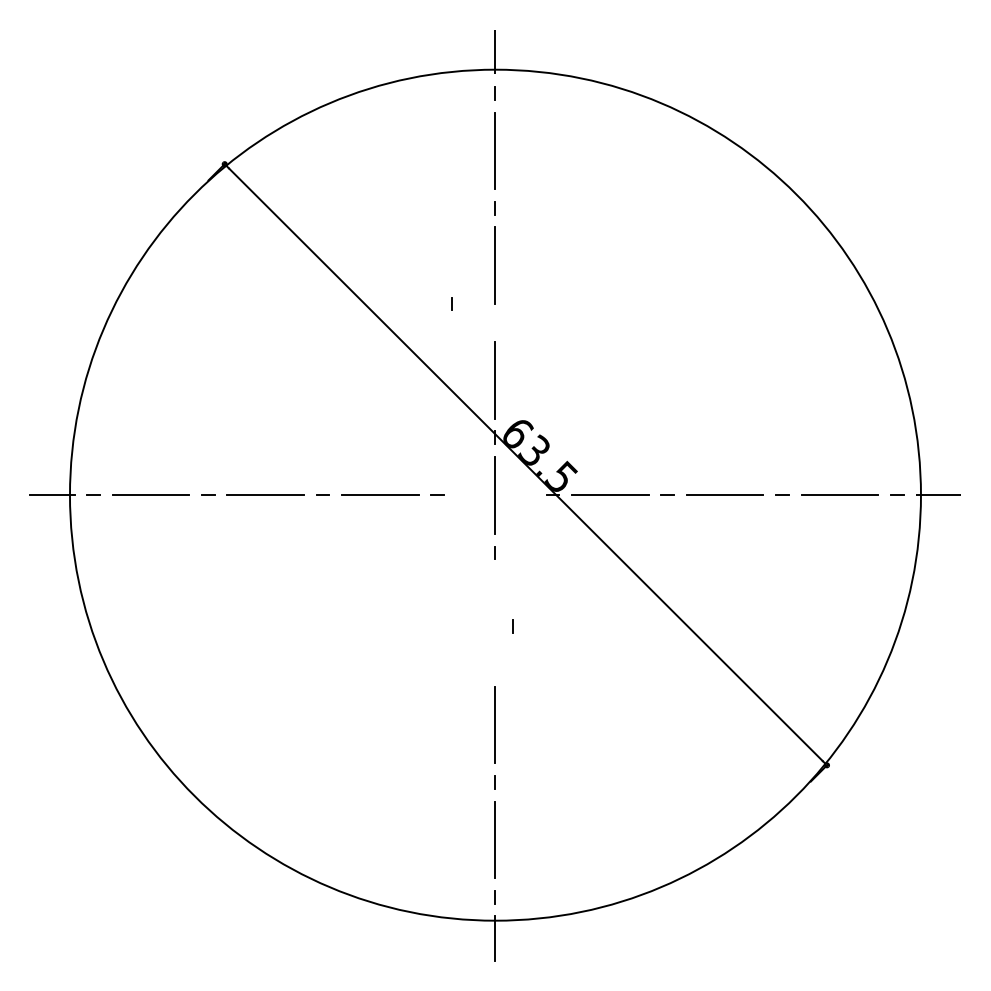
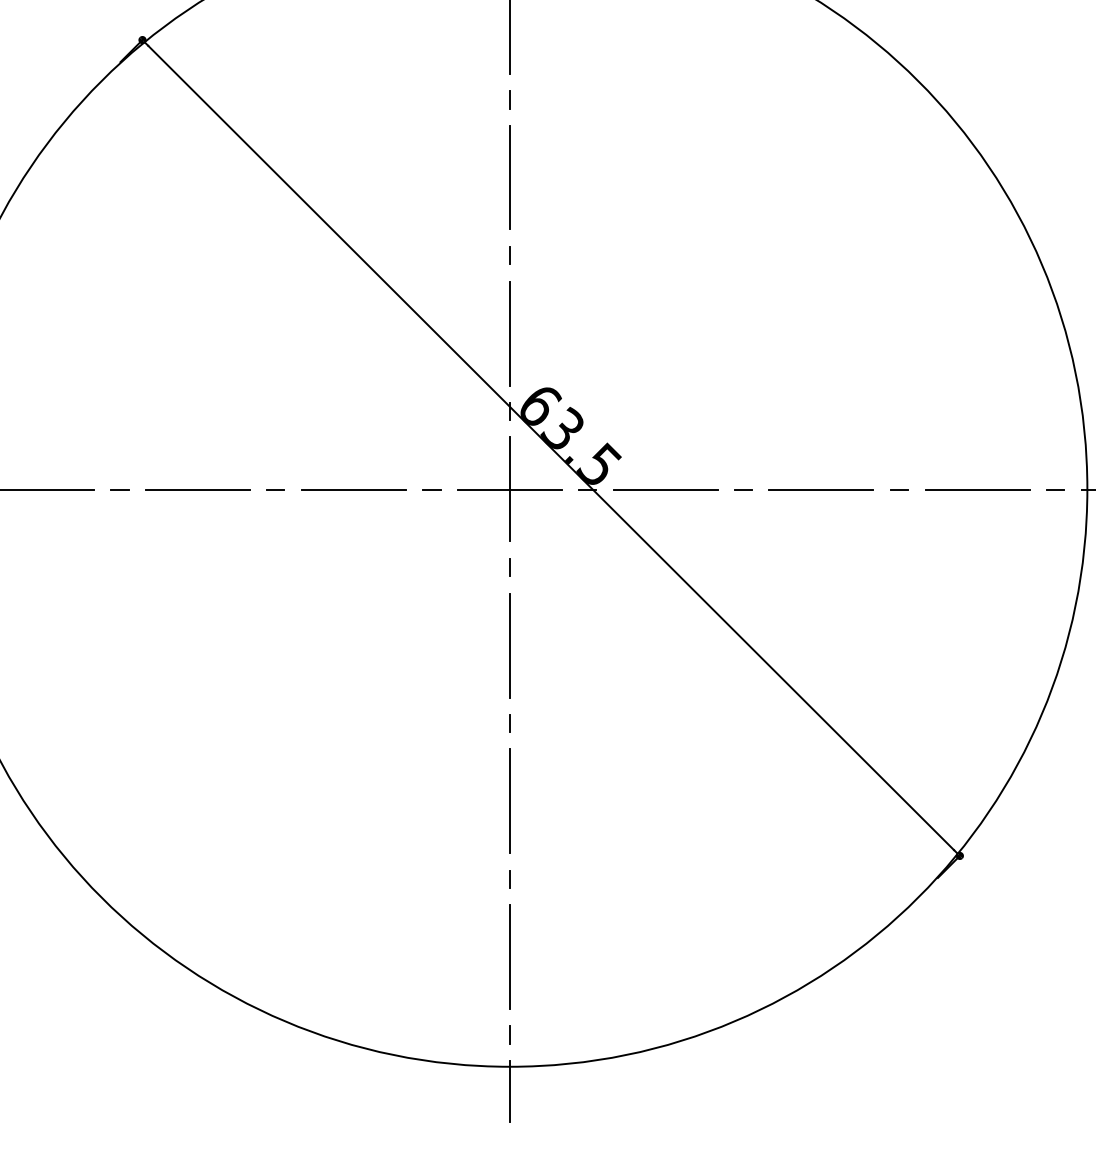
line: (451, 303) -> (508, 254), moved
line: (494, 495) -> (508, 489), added
line: (495, 610) -> (509, 645), added
line: (512, 626) -> (508, 723), moved

